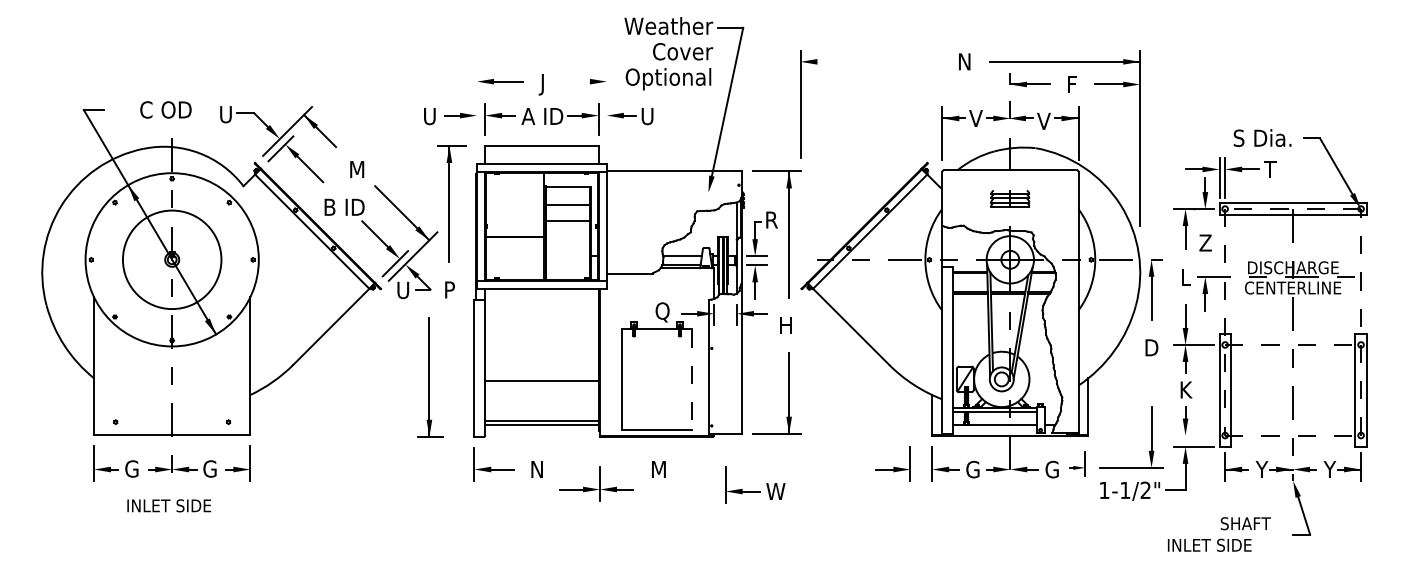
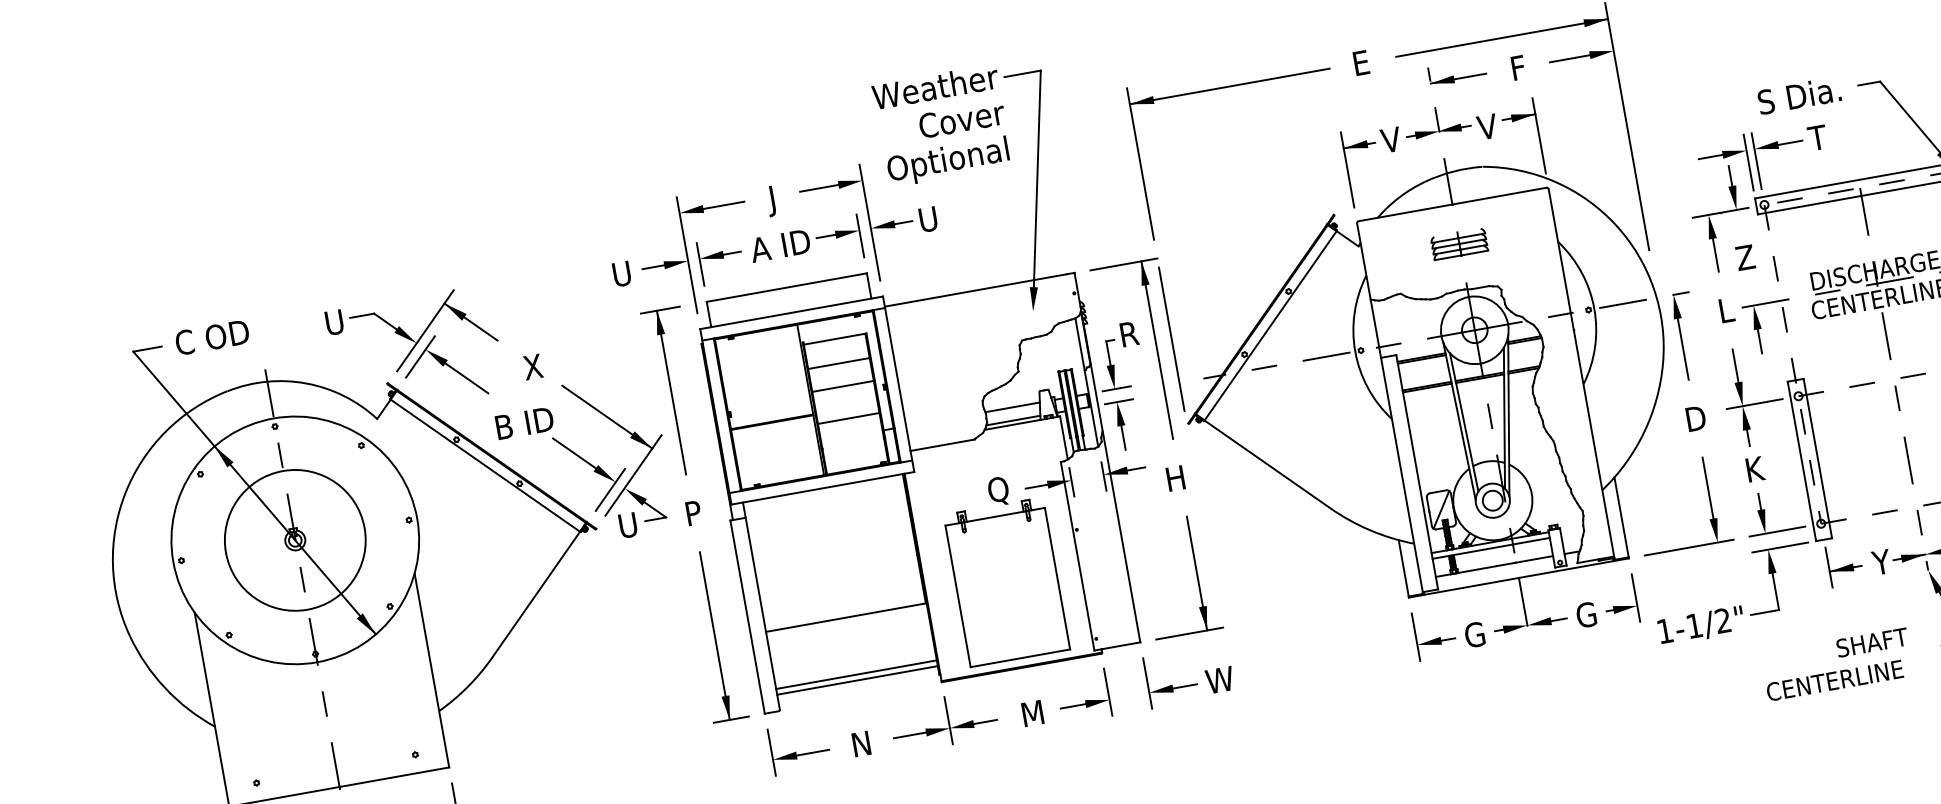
line: (871, 61) -> (1229, 85), added
text: (964, 61) -> (1360, 62), N -> E
line: (575, 81) -> (818, 188), added
text: (165, 109) -> (211, 337), moved
line: (477, 111) -> (687, 255), added
line: (606, 111) -> (869, 222), added
text: (357, 169) -> (533, 366), M -> X
line: (800, 228) -> (1171, 338), added
line: (568, 243) -> (848, 418), added
part: (430, 377) -> (716, 636), moved
line: (692, 380) -> (1057, 579), dashed -> solid
line: (1193, 435) -> (1776, 531), added
part: (1151, 437) -> (1710, 499), moved
part: (892, 463) -> (1082, 695), moved
part: (1077, 463) -> (1620, 600), size x1.43
part: (596, 483) -> (943, 720), moved
part: (755, 491) -> (1191, 685), moved
text: (1215, 544) -> (1834, 679), INLET SIDE -> CENTERLINE

